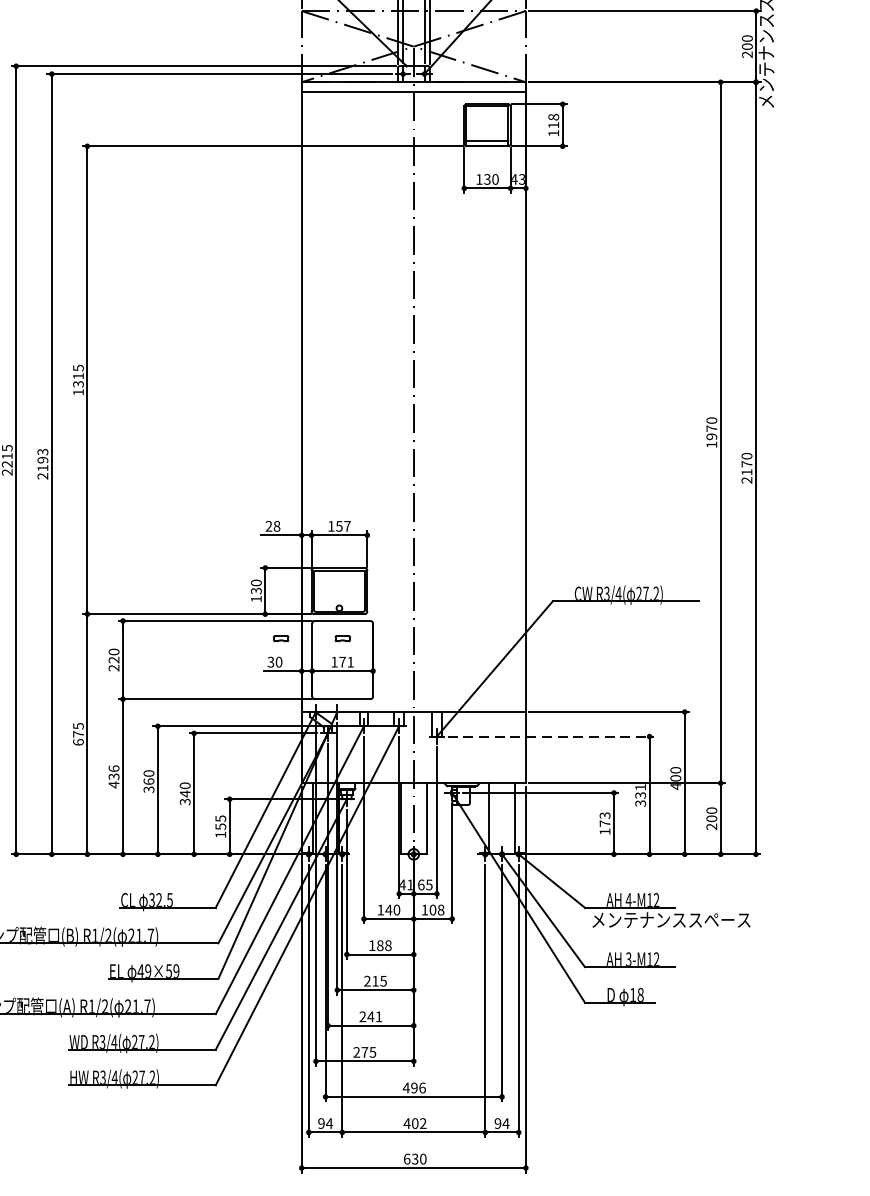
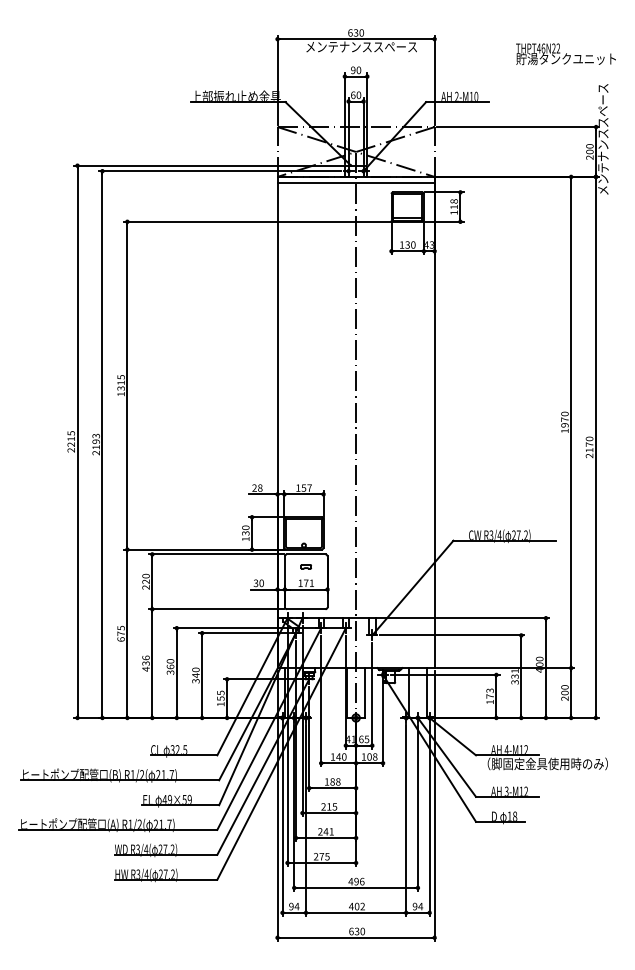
part: (280, 638) -> (262, 566), removed
line: (551, 736) -> (452, 635), dashed -> solid
text: (682, 919) -> (544, 763), メンテナンススペース -> （脚固定金具使用時のみ）

